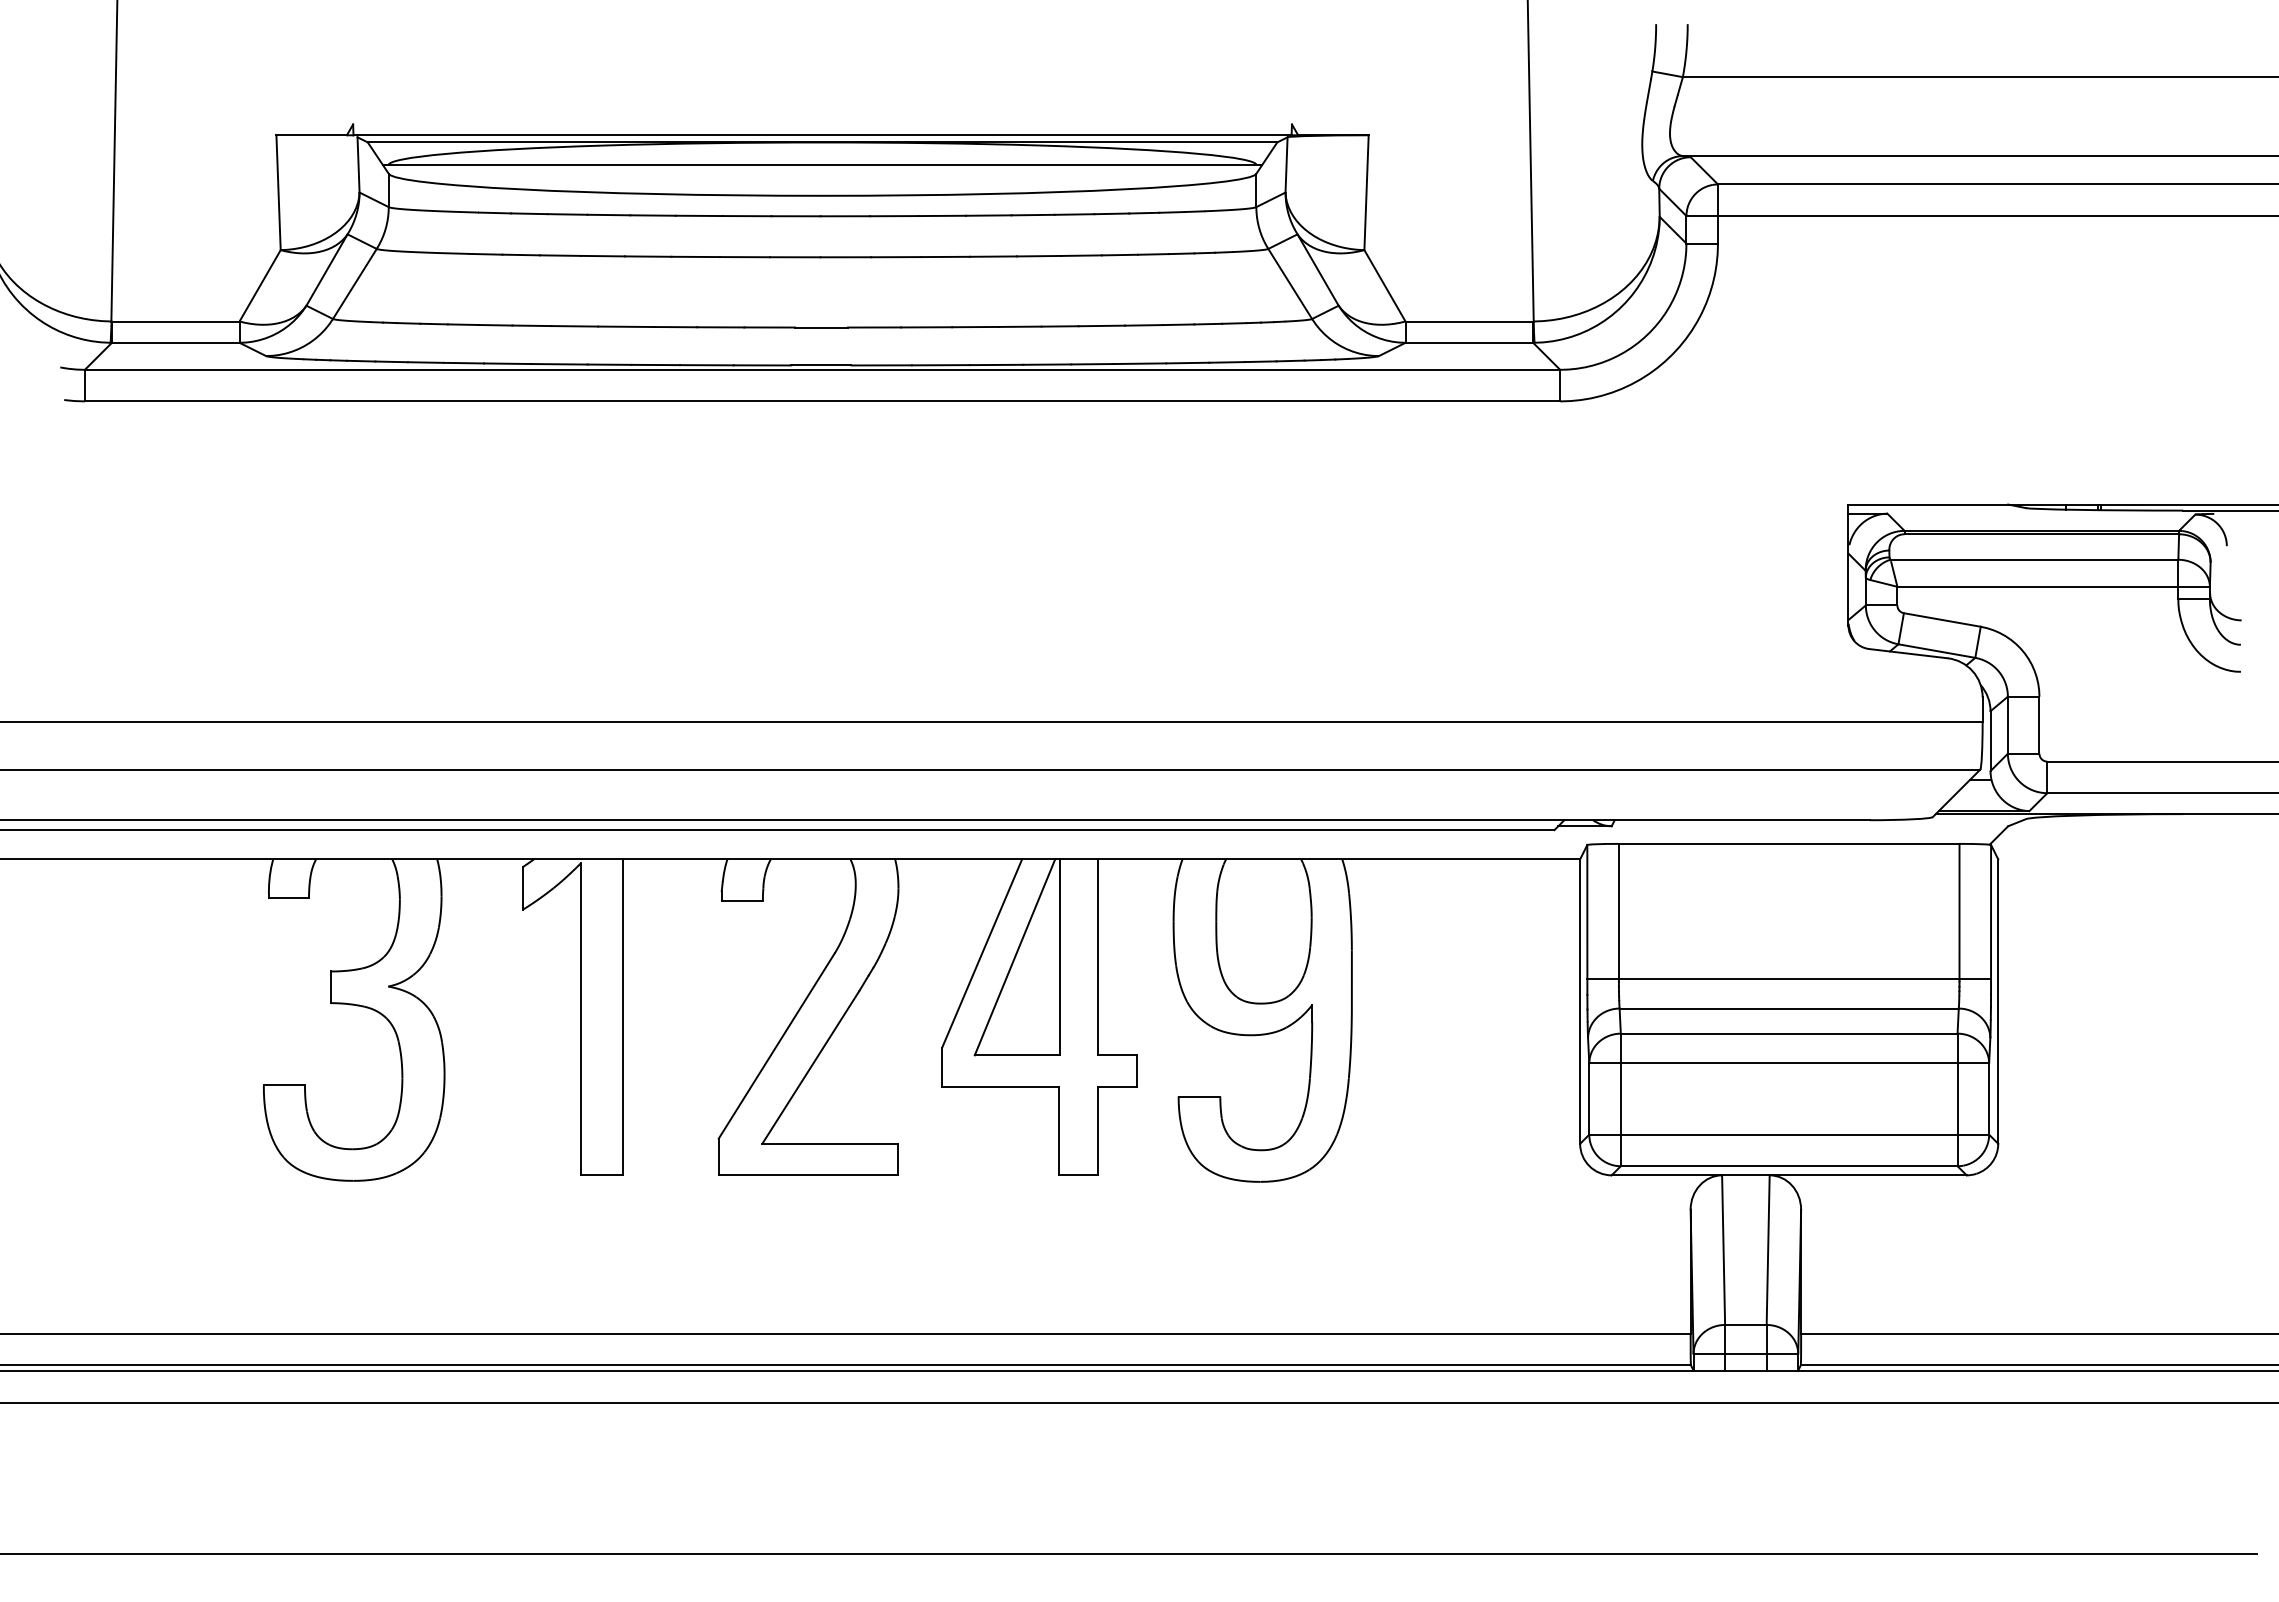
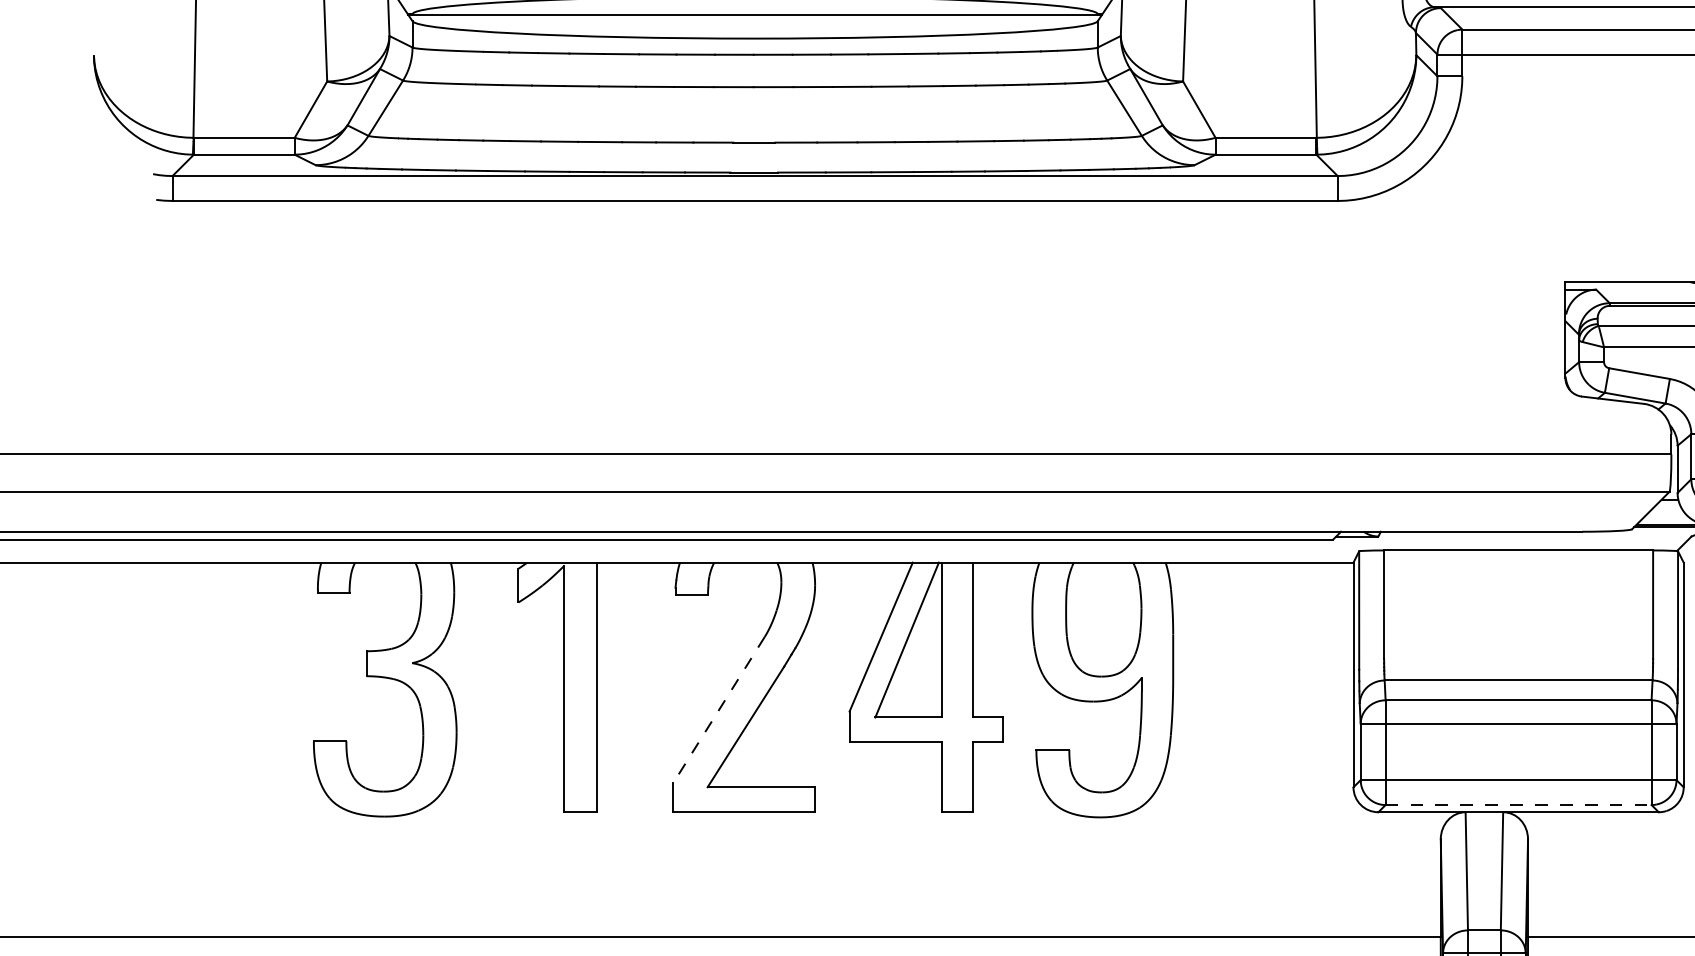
line: (1789, 978) -> (1518, 656), removed
line: (776, 1046) -> (718, 710), solid -> dashed
line: (1789, 1166) -> (1518, 805), solid -> dashed

